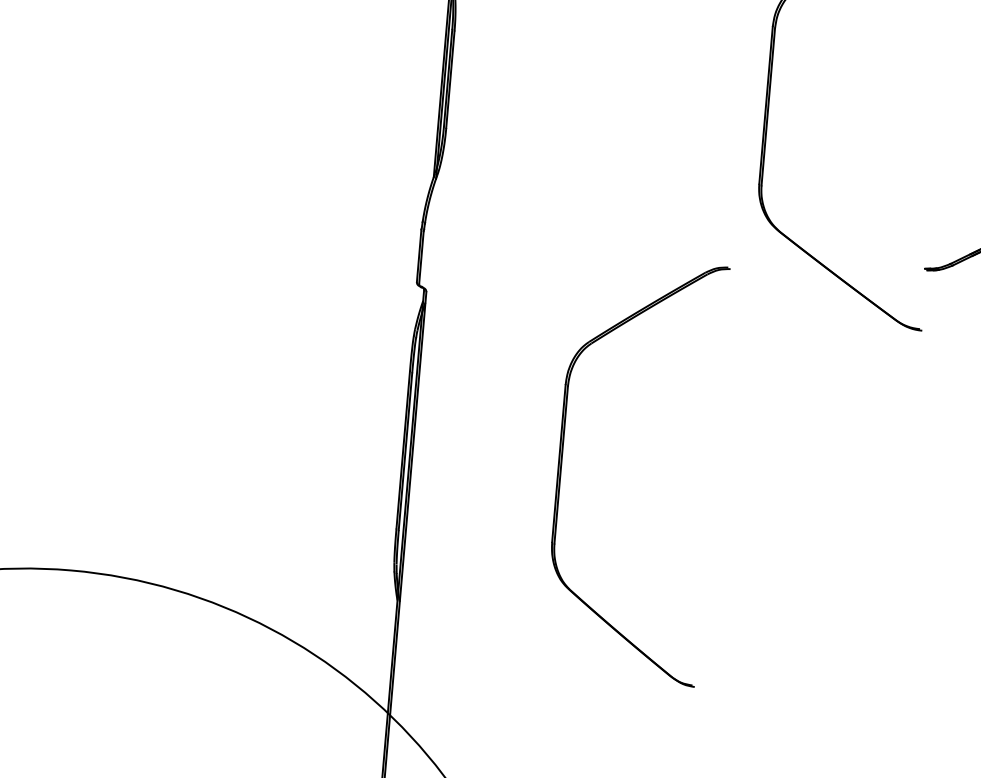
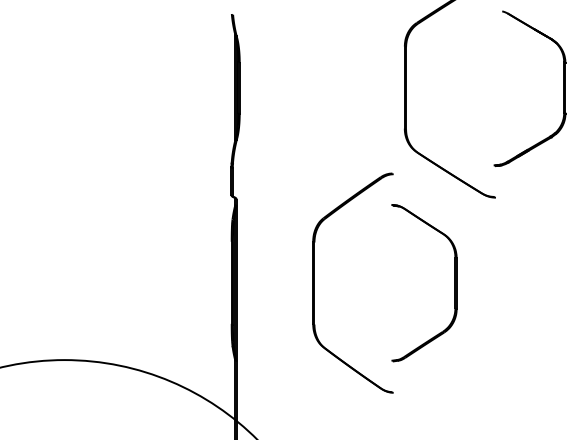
part: (828, 487) -> (454, 283), added

